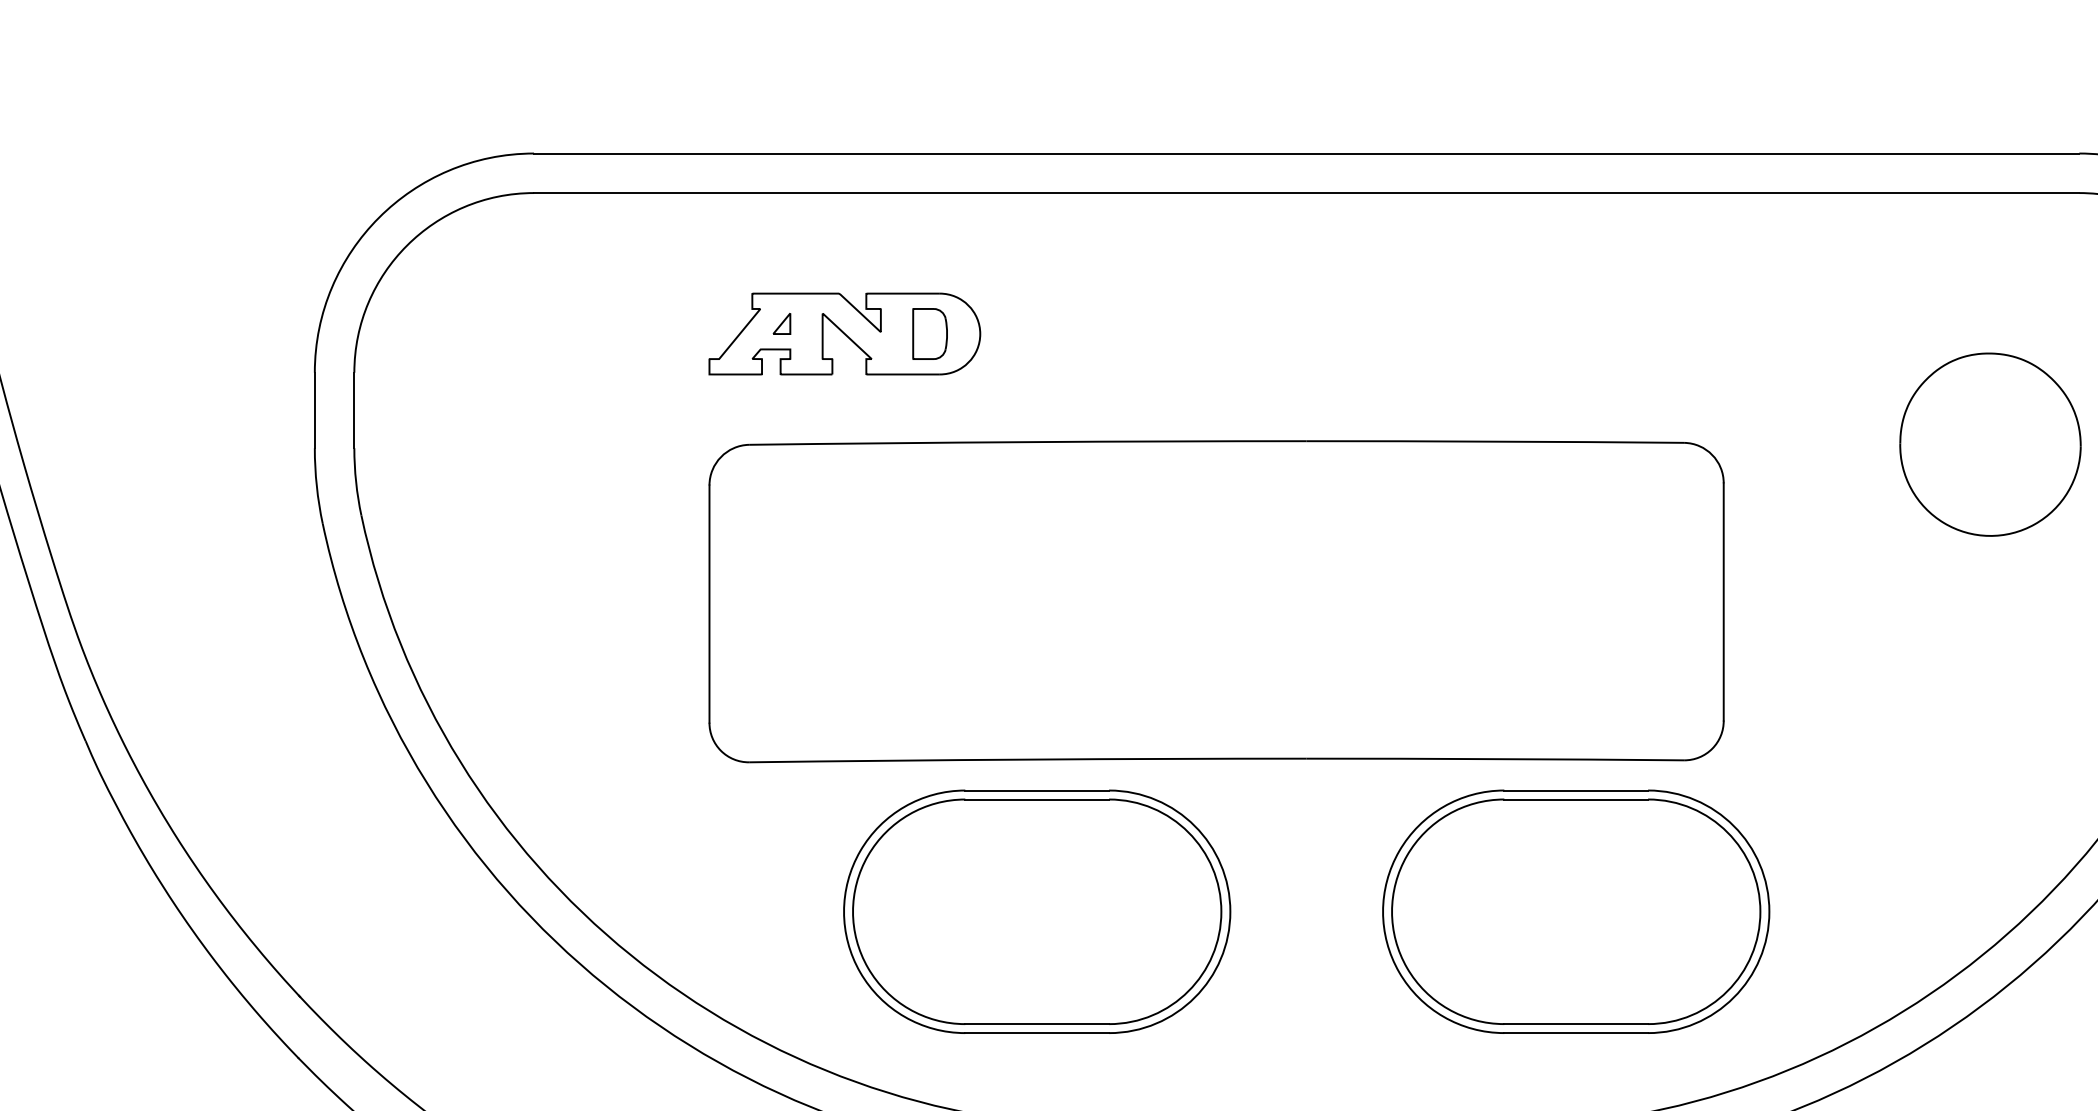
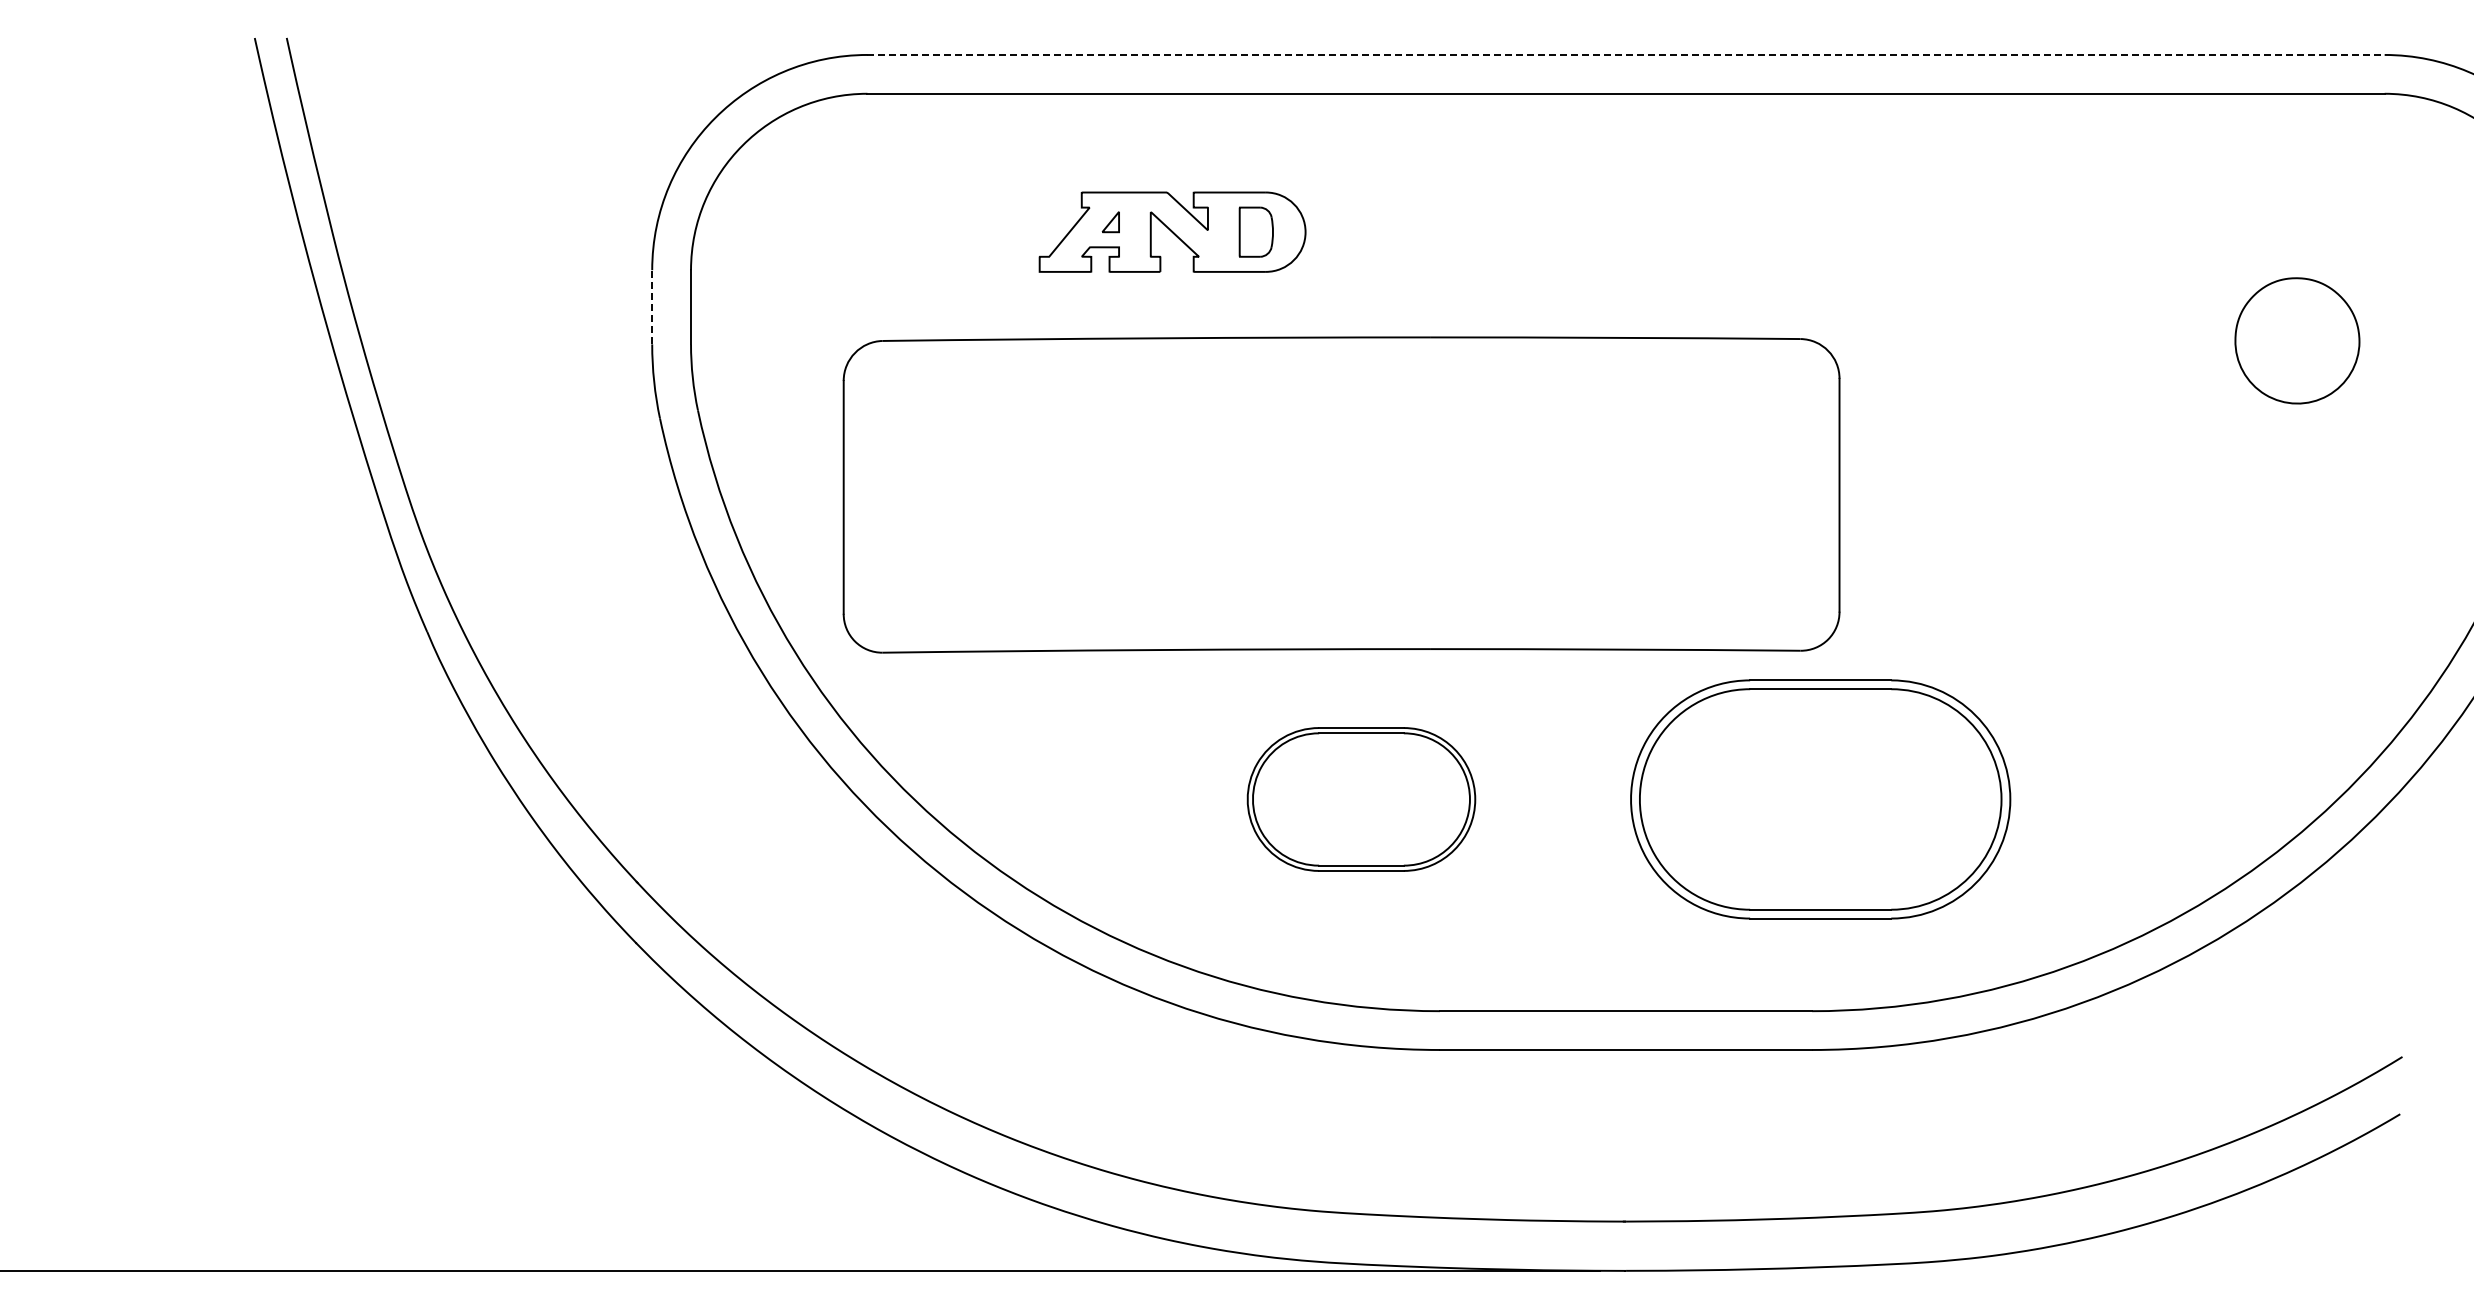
line: (1307, 153) -> (1626, 54), solid -> dashed
line: (315, 409) -> (652, 306), solid -> dashed
part: (1990, 444) -> (2297, 340), size x0.7
part: (1216, 601) -> (1341, 494), moved
part: (1037, 911) -> (1361, 799), size x0.6
part: (1576, 911) -> (1820, 799), moved

